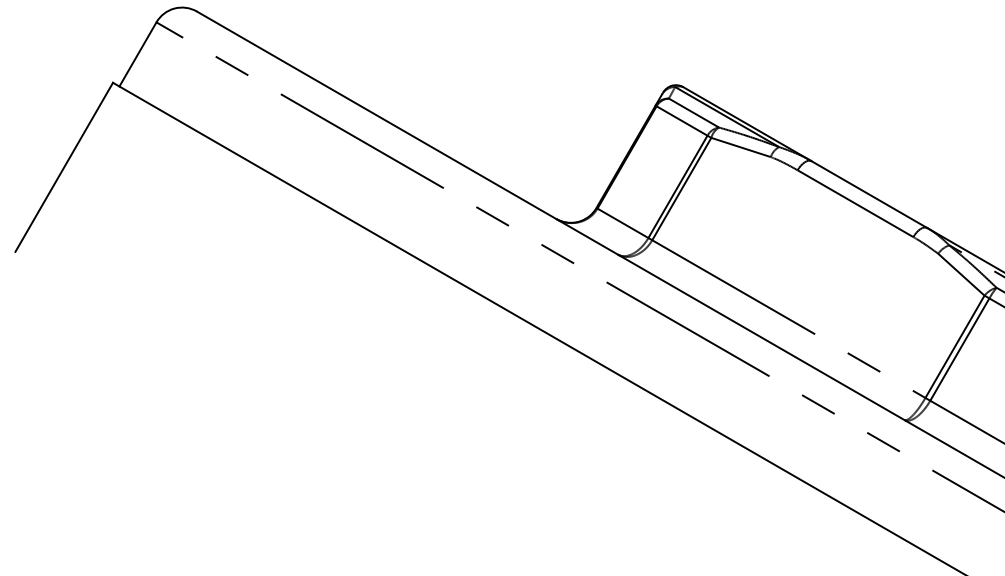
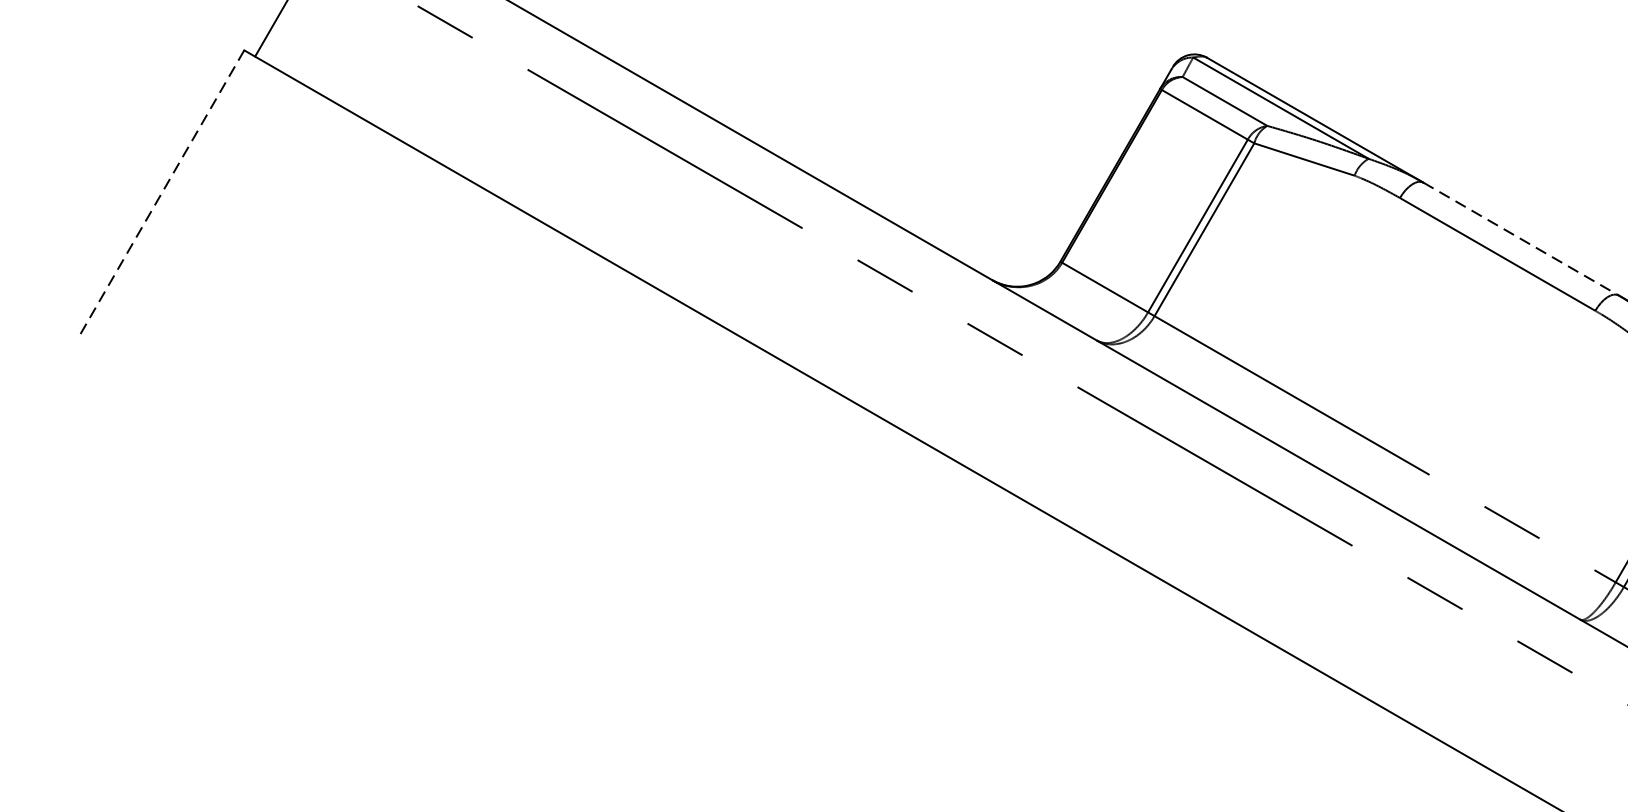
line: (64, 167) -> (162, 193), solid -> dashed
line: (869, 194) -> (1521, 238), solid -> dashed

